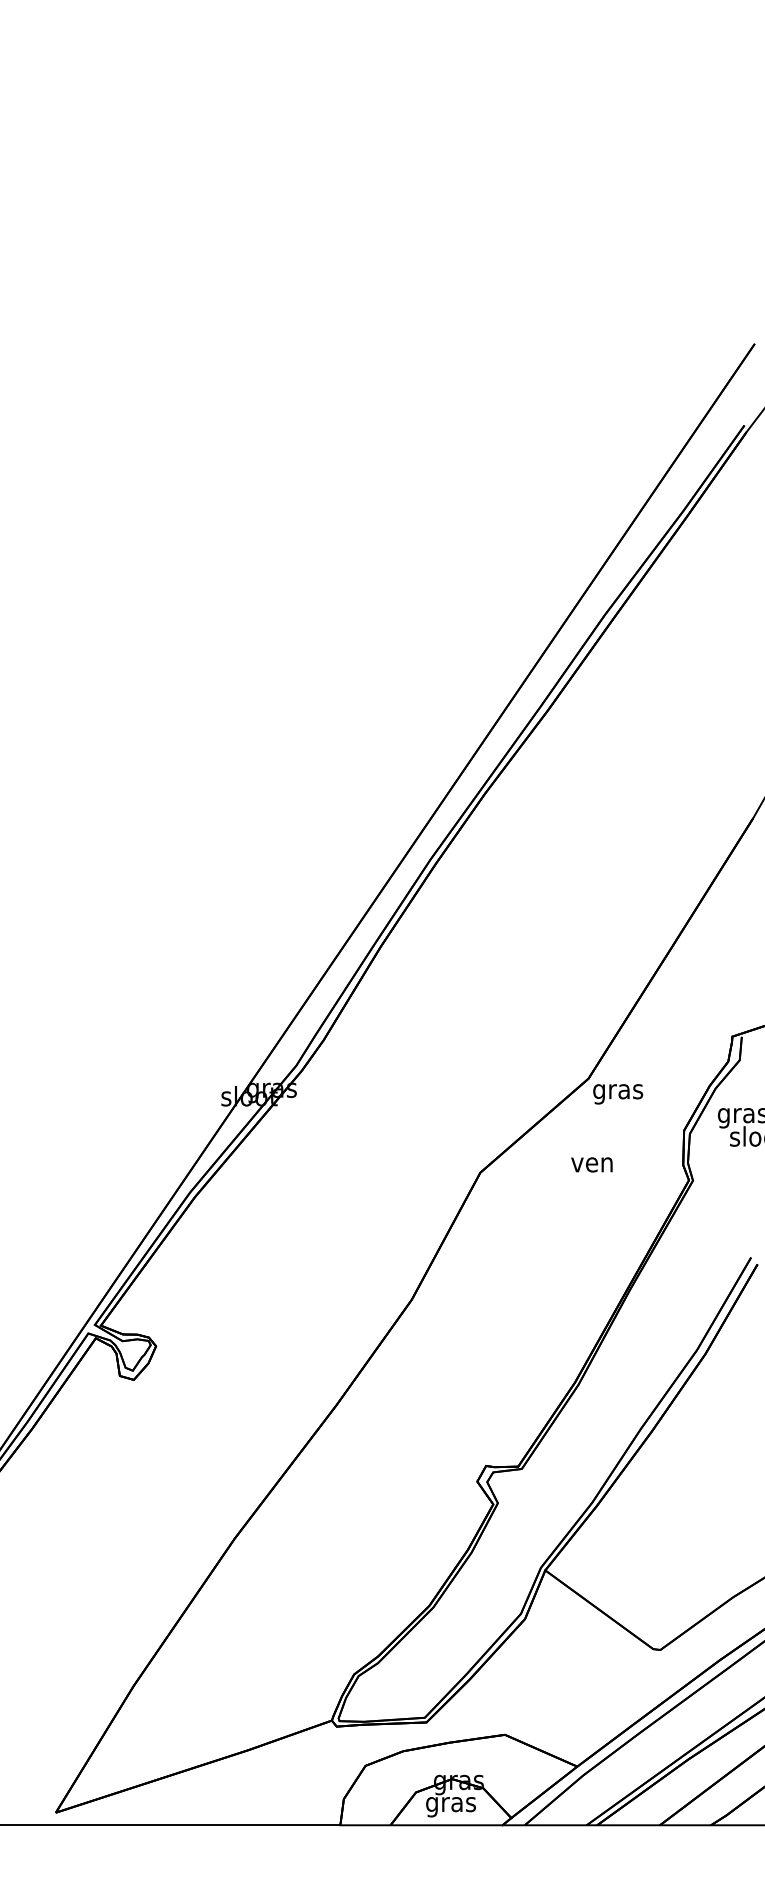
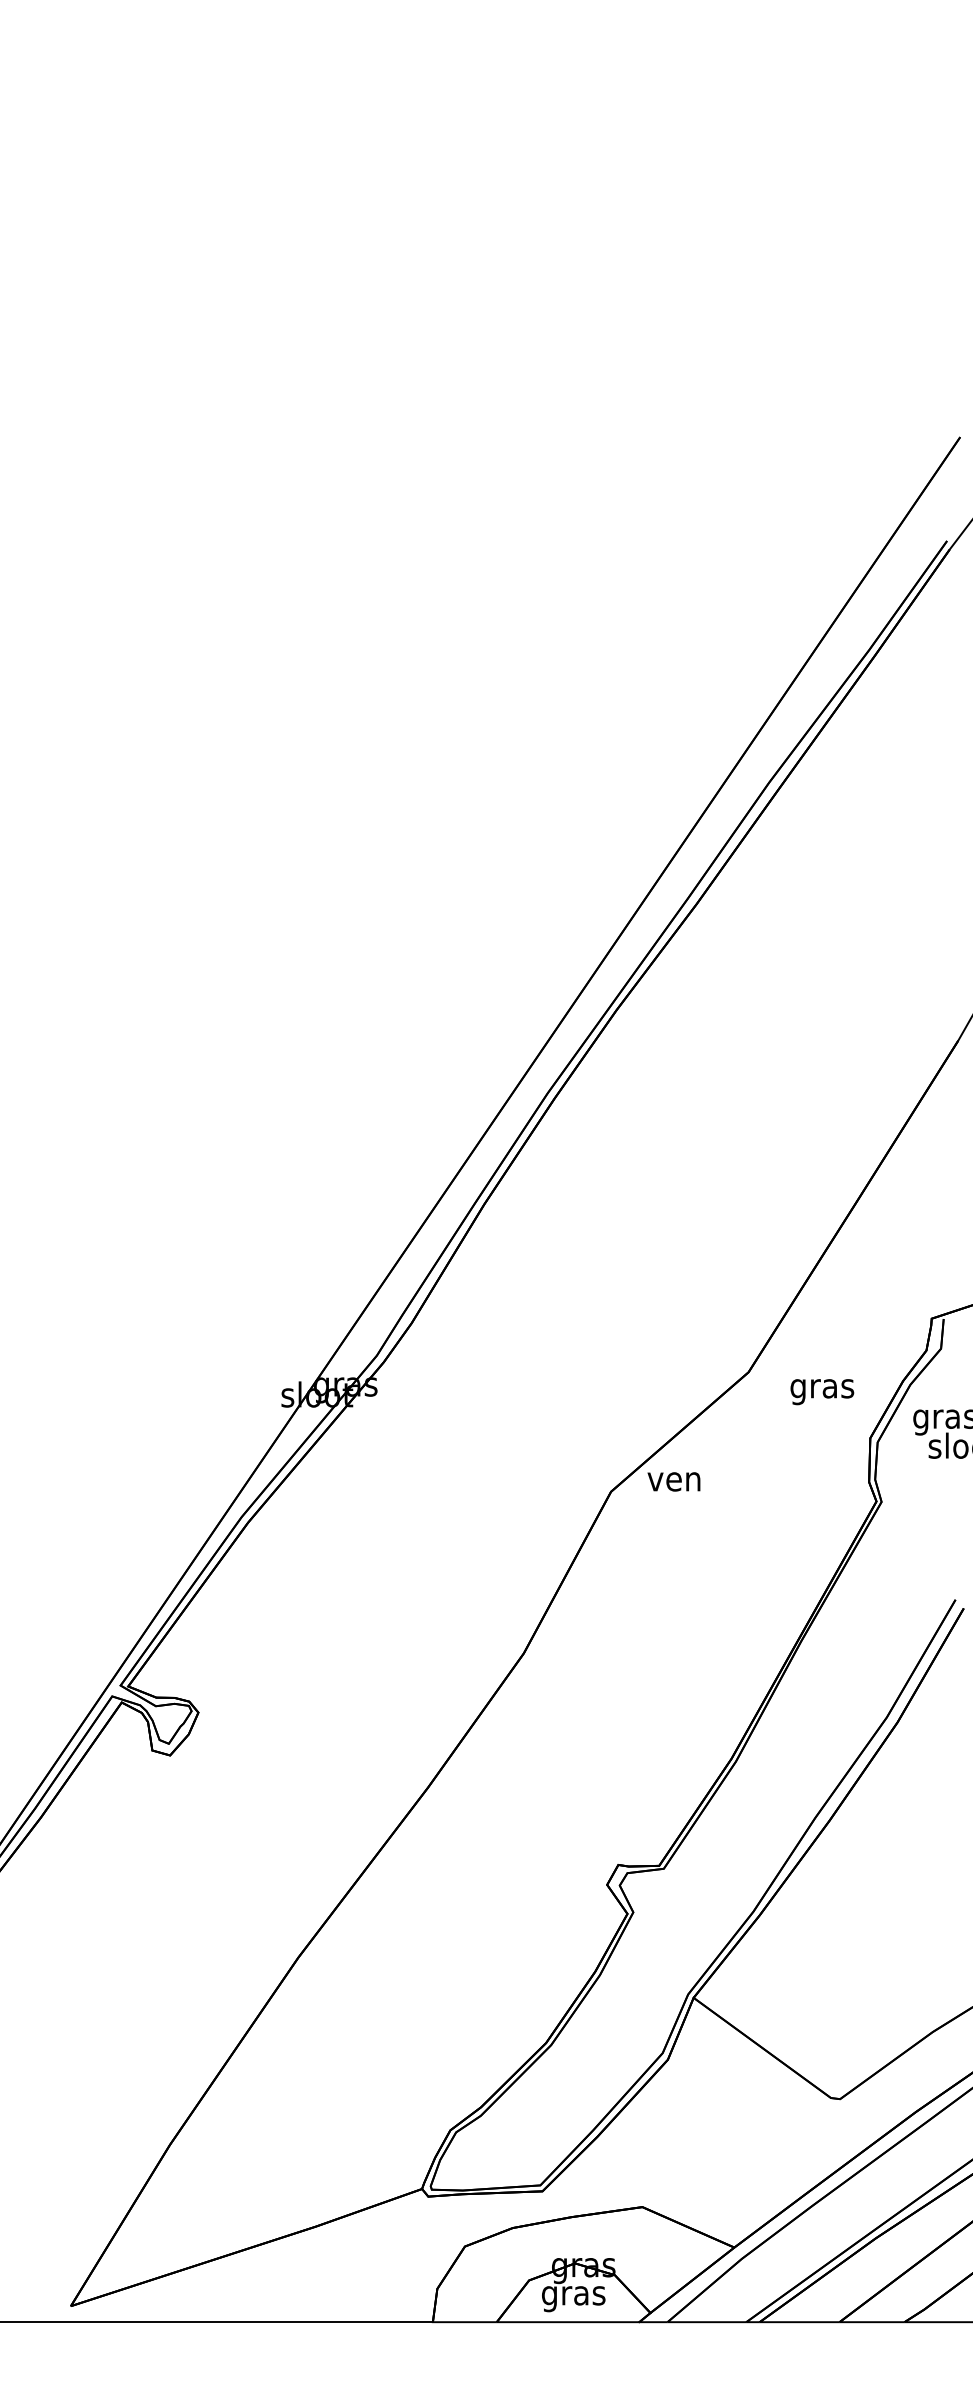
text: (618, 1094) -> (822, 1392), moved
text: (591, 1164) -> (673, 1481), moved

